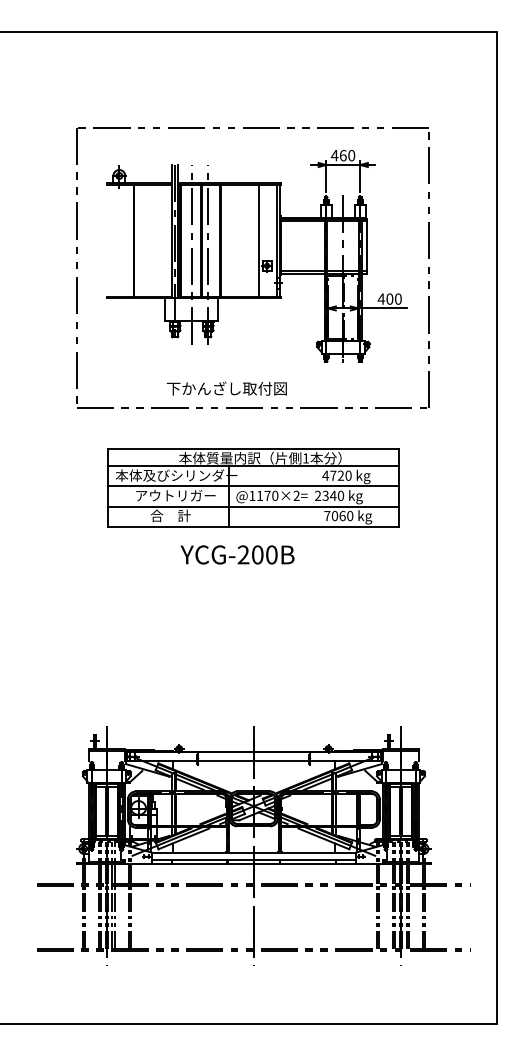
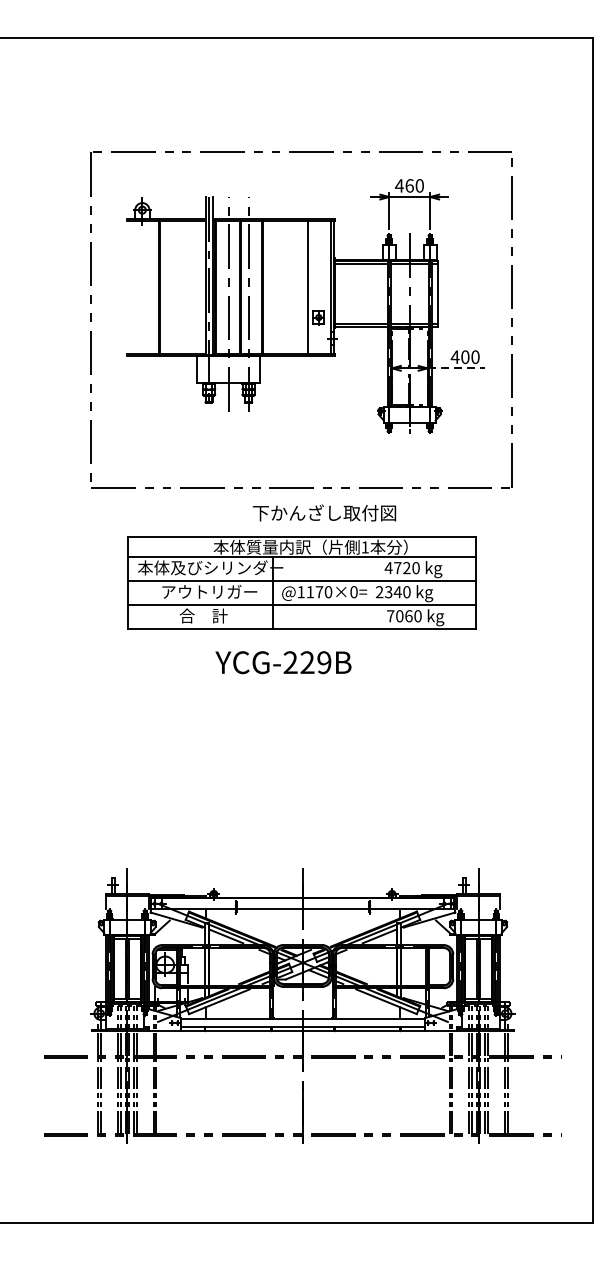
line: (382, 308) -> (456, 368), solid -> dashed
text: (226, 388) -> (324, 512), moved
text: (296, 495) -> (353, 591), @1170×2= -> @1170×0=
text: (264, 554) -> (315, 662), YCG-200B -> YCG-229B

